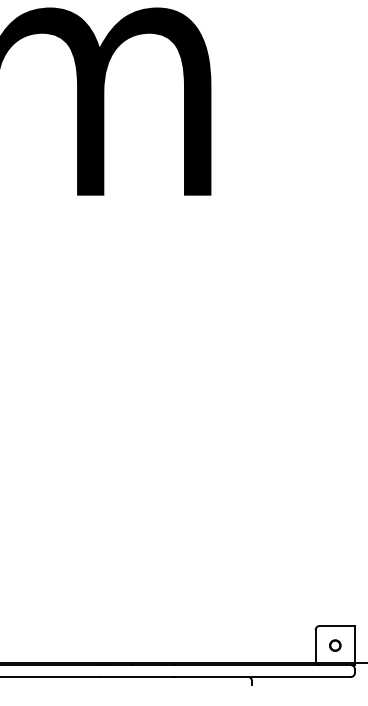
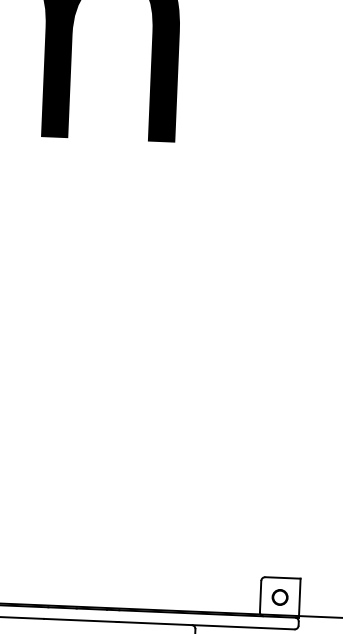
circle: (335, 645) -> (280, 597), size x1.4

